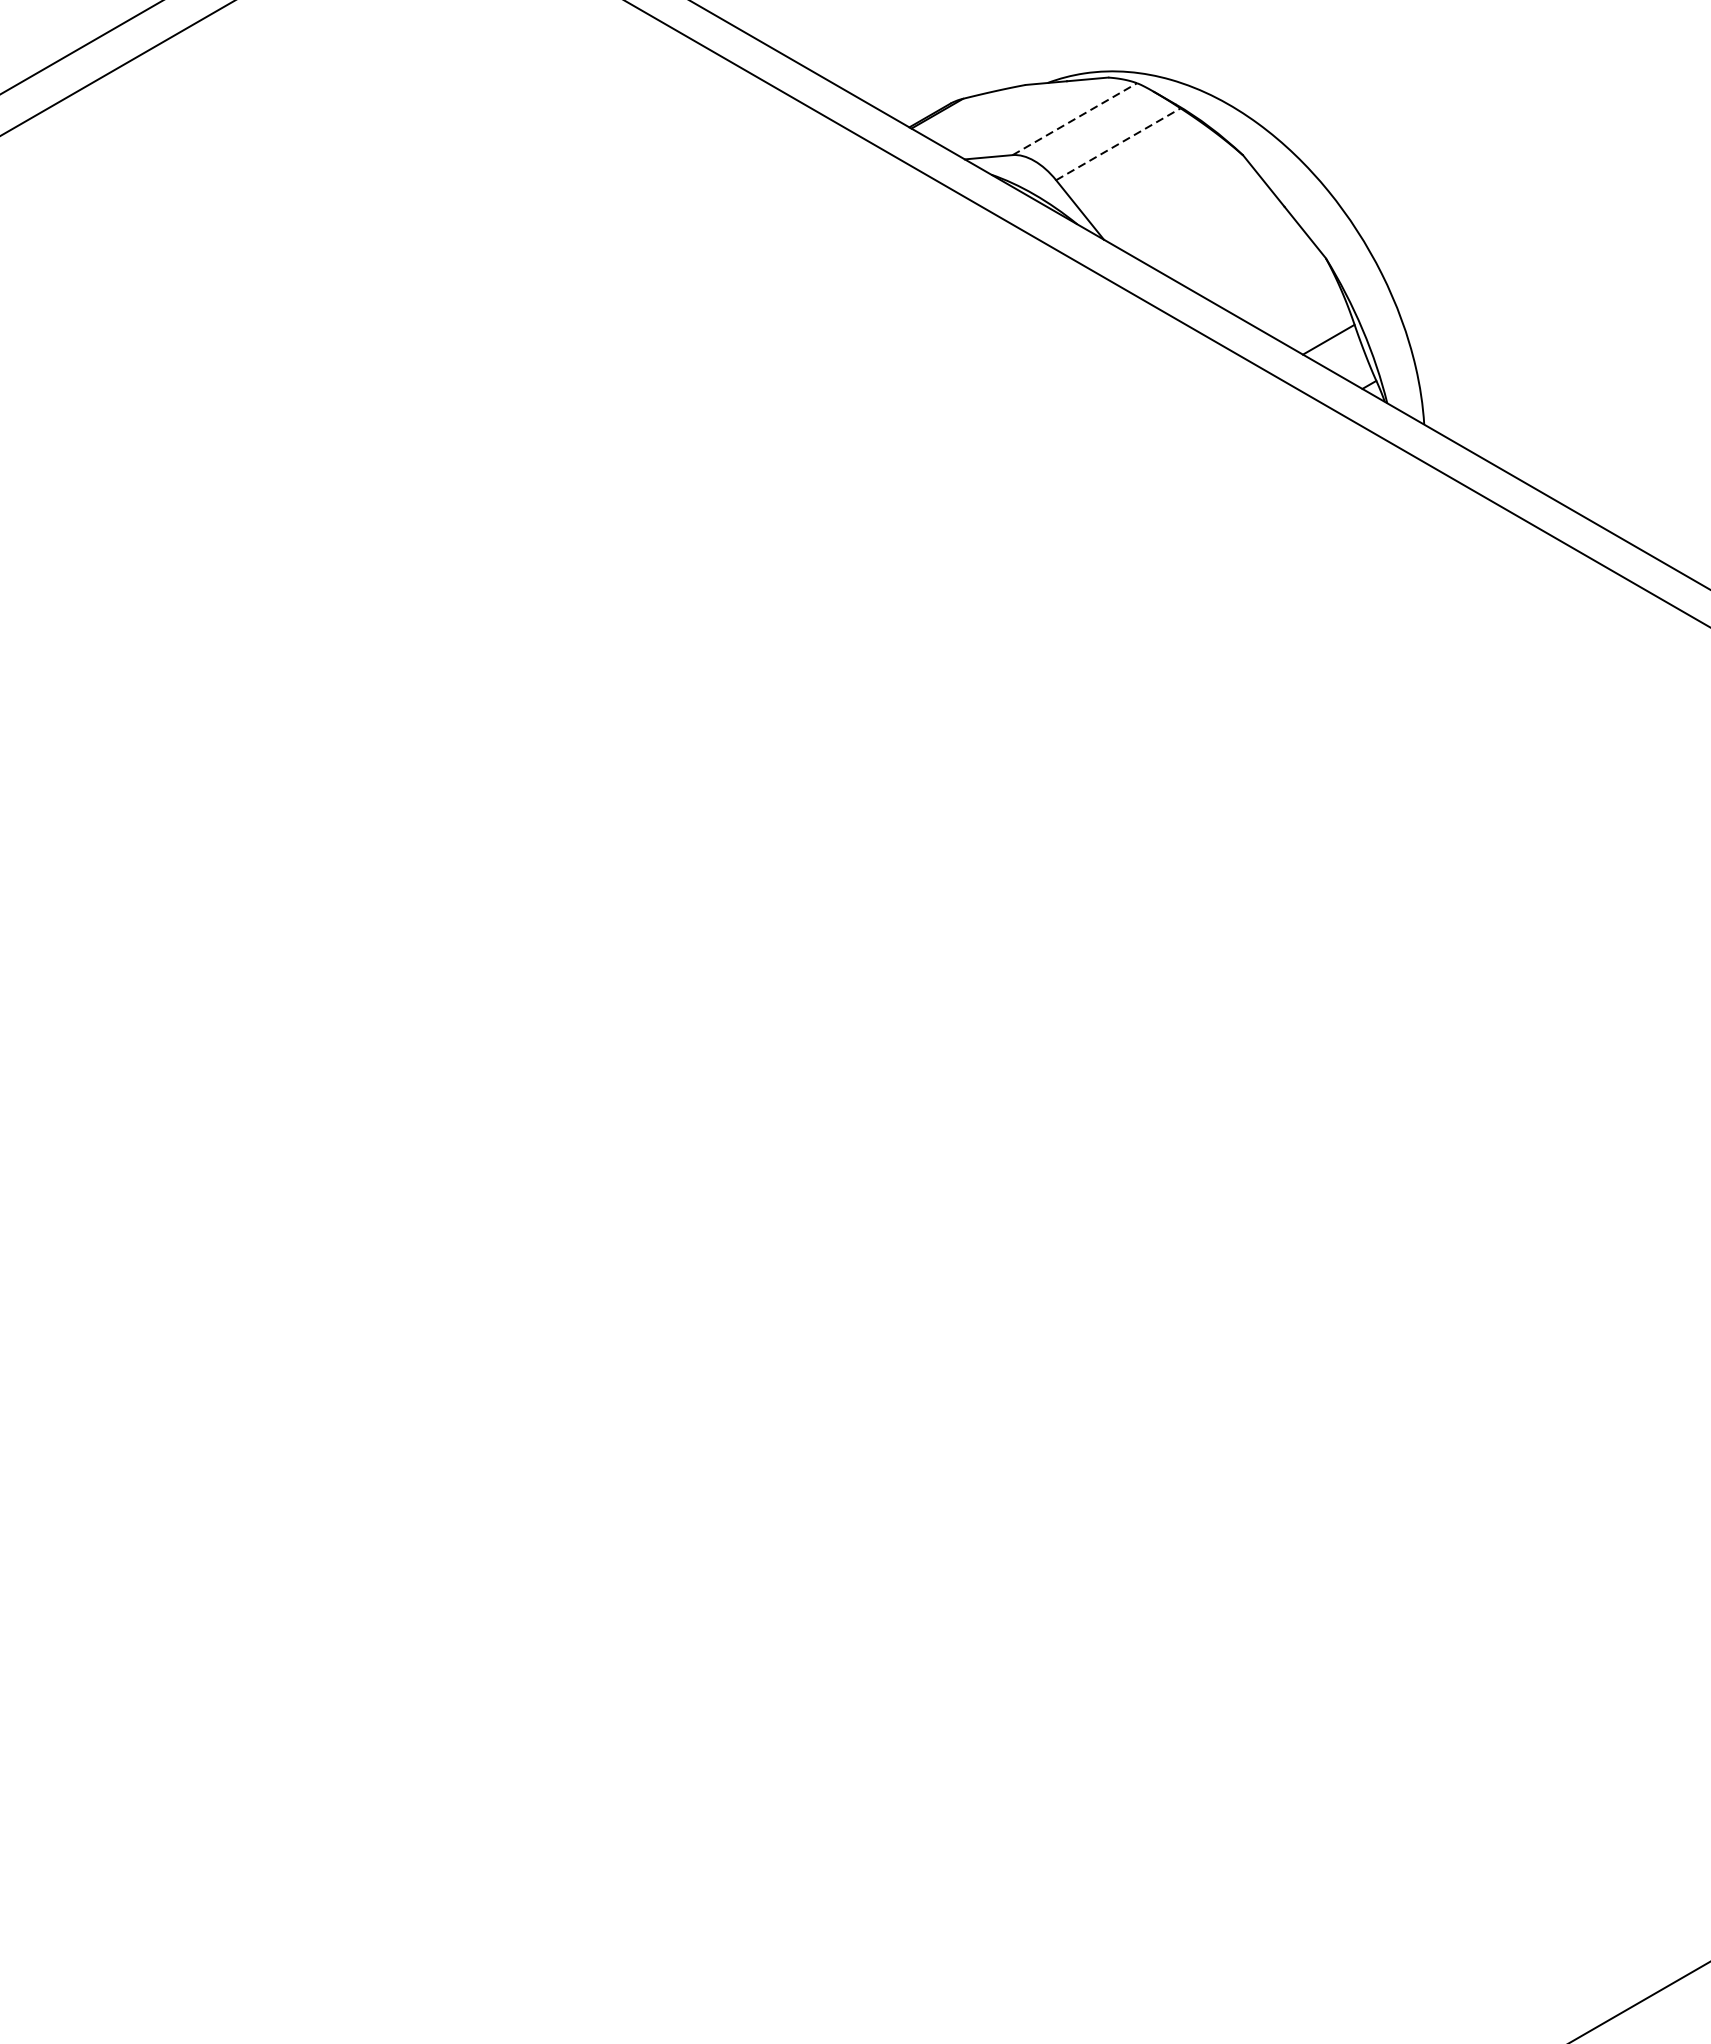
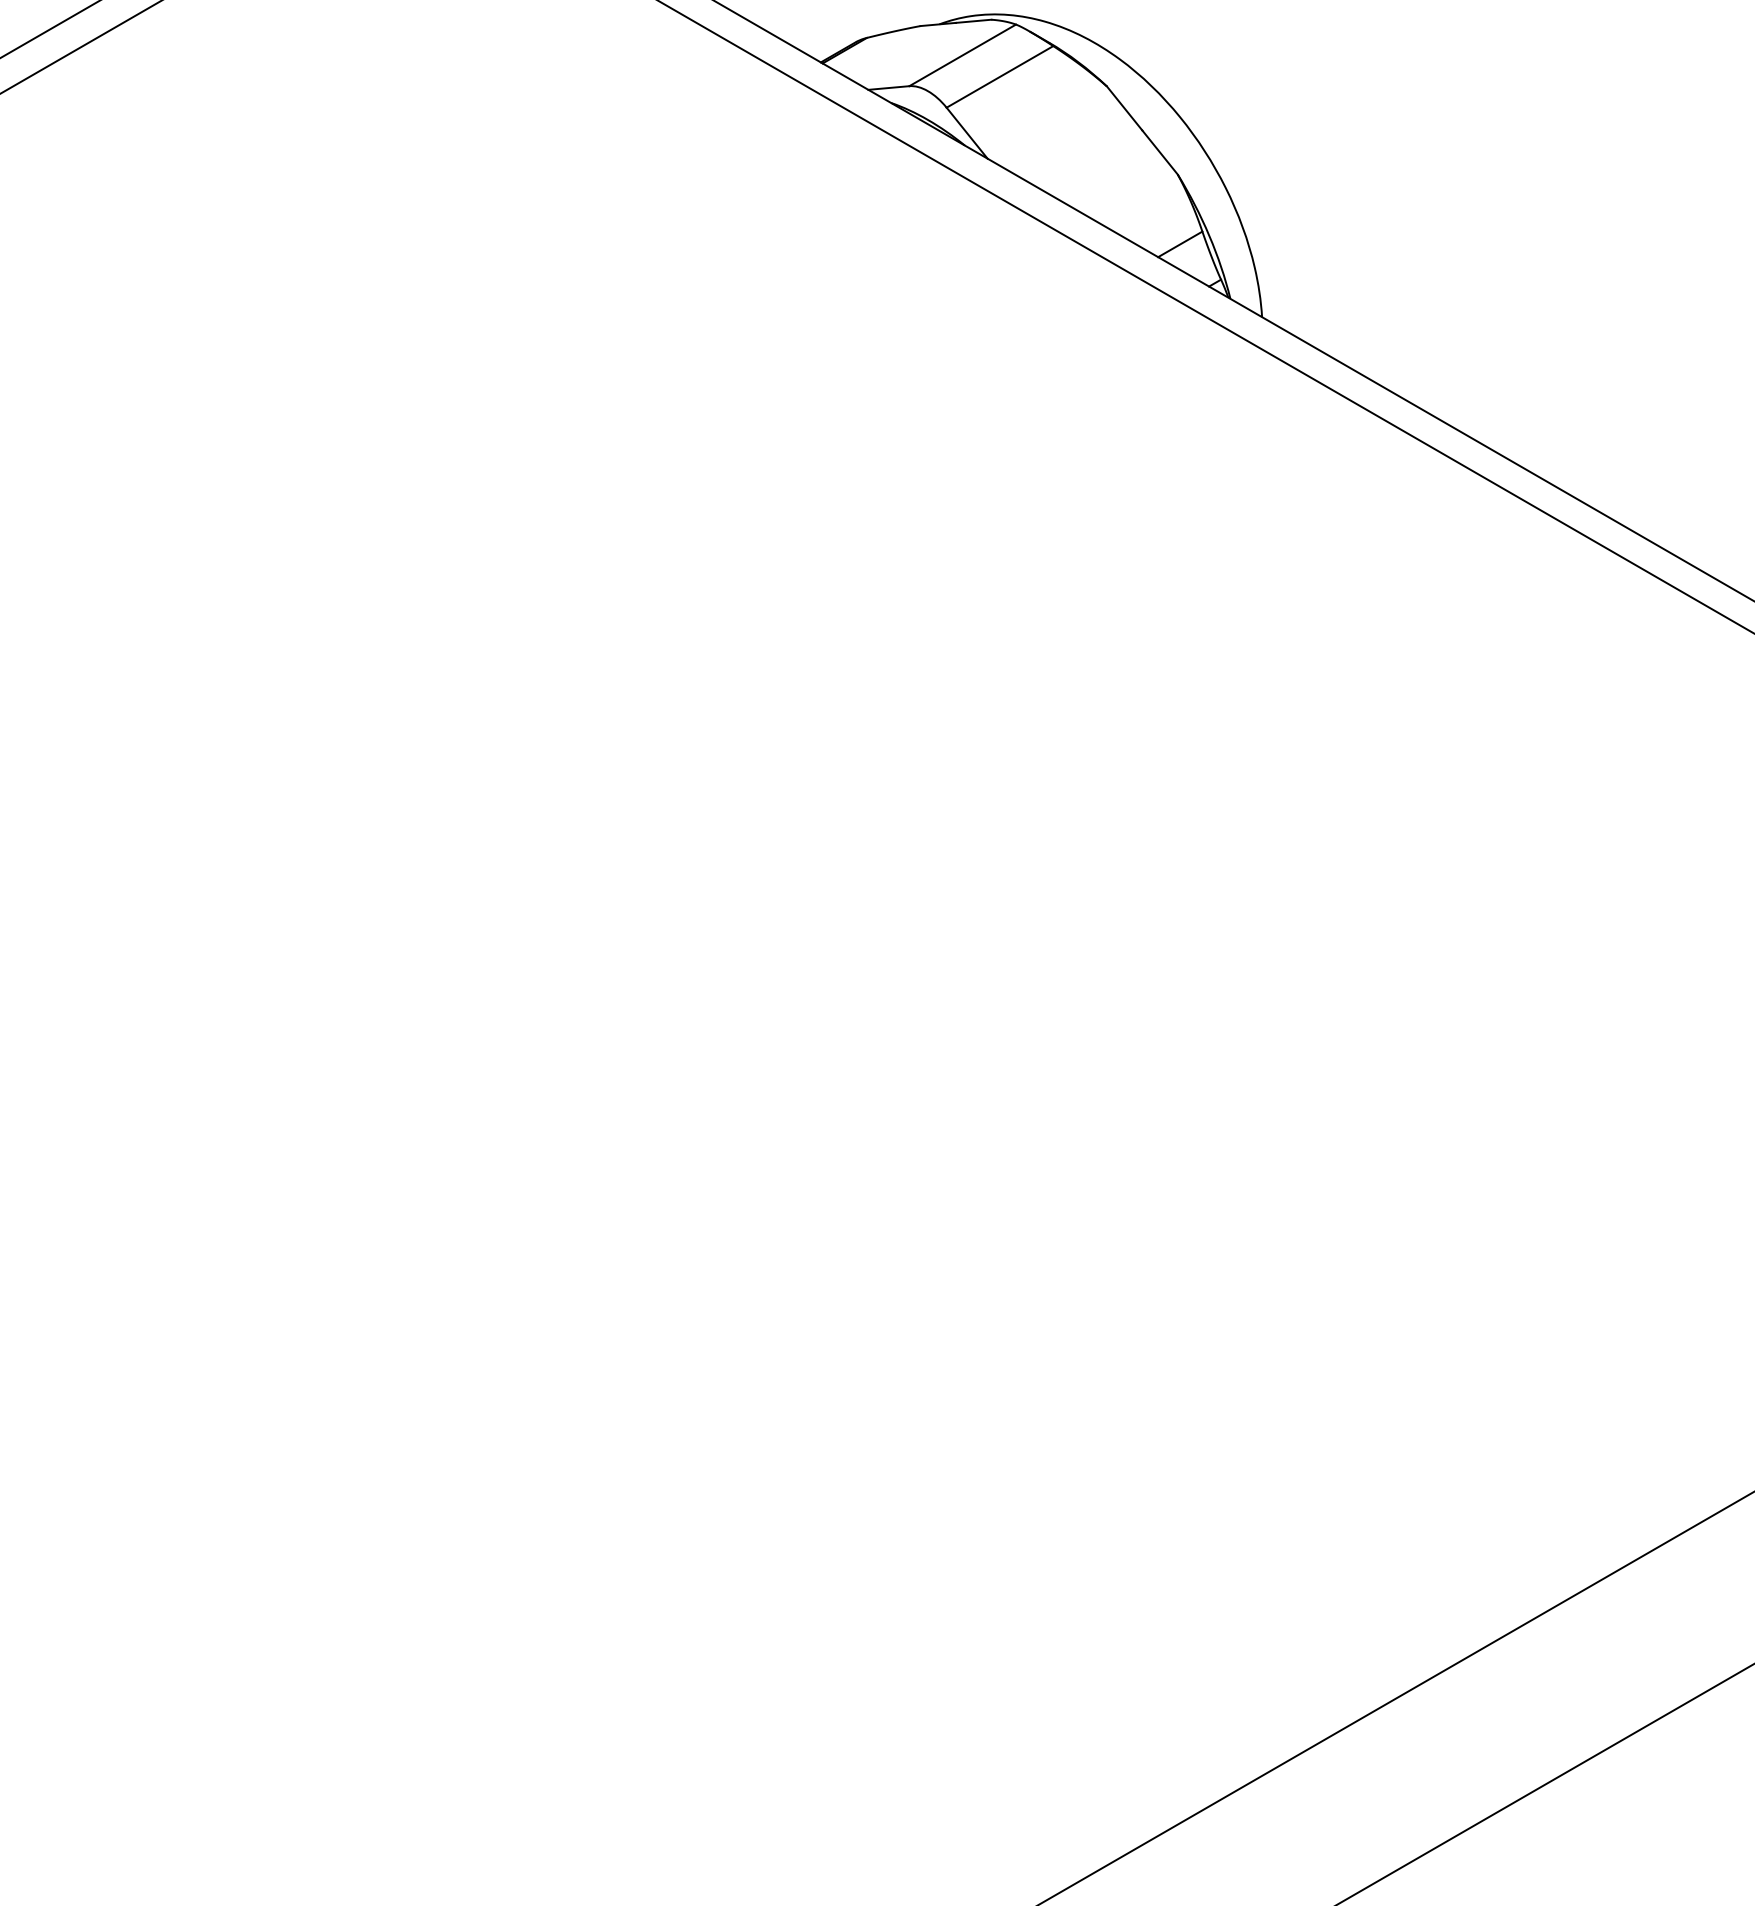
line: (1074, 119) -> (962, 55), dashed -> solid
line: (1117, 143) -> (999, 76), dashed -> solid

